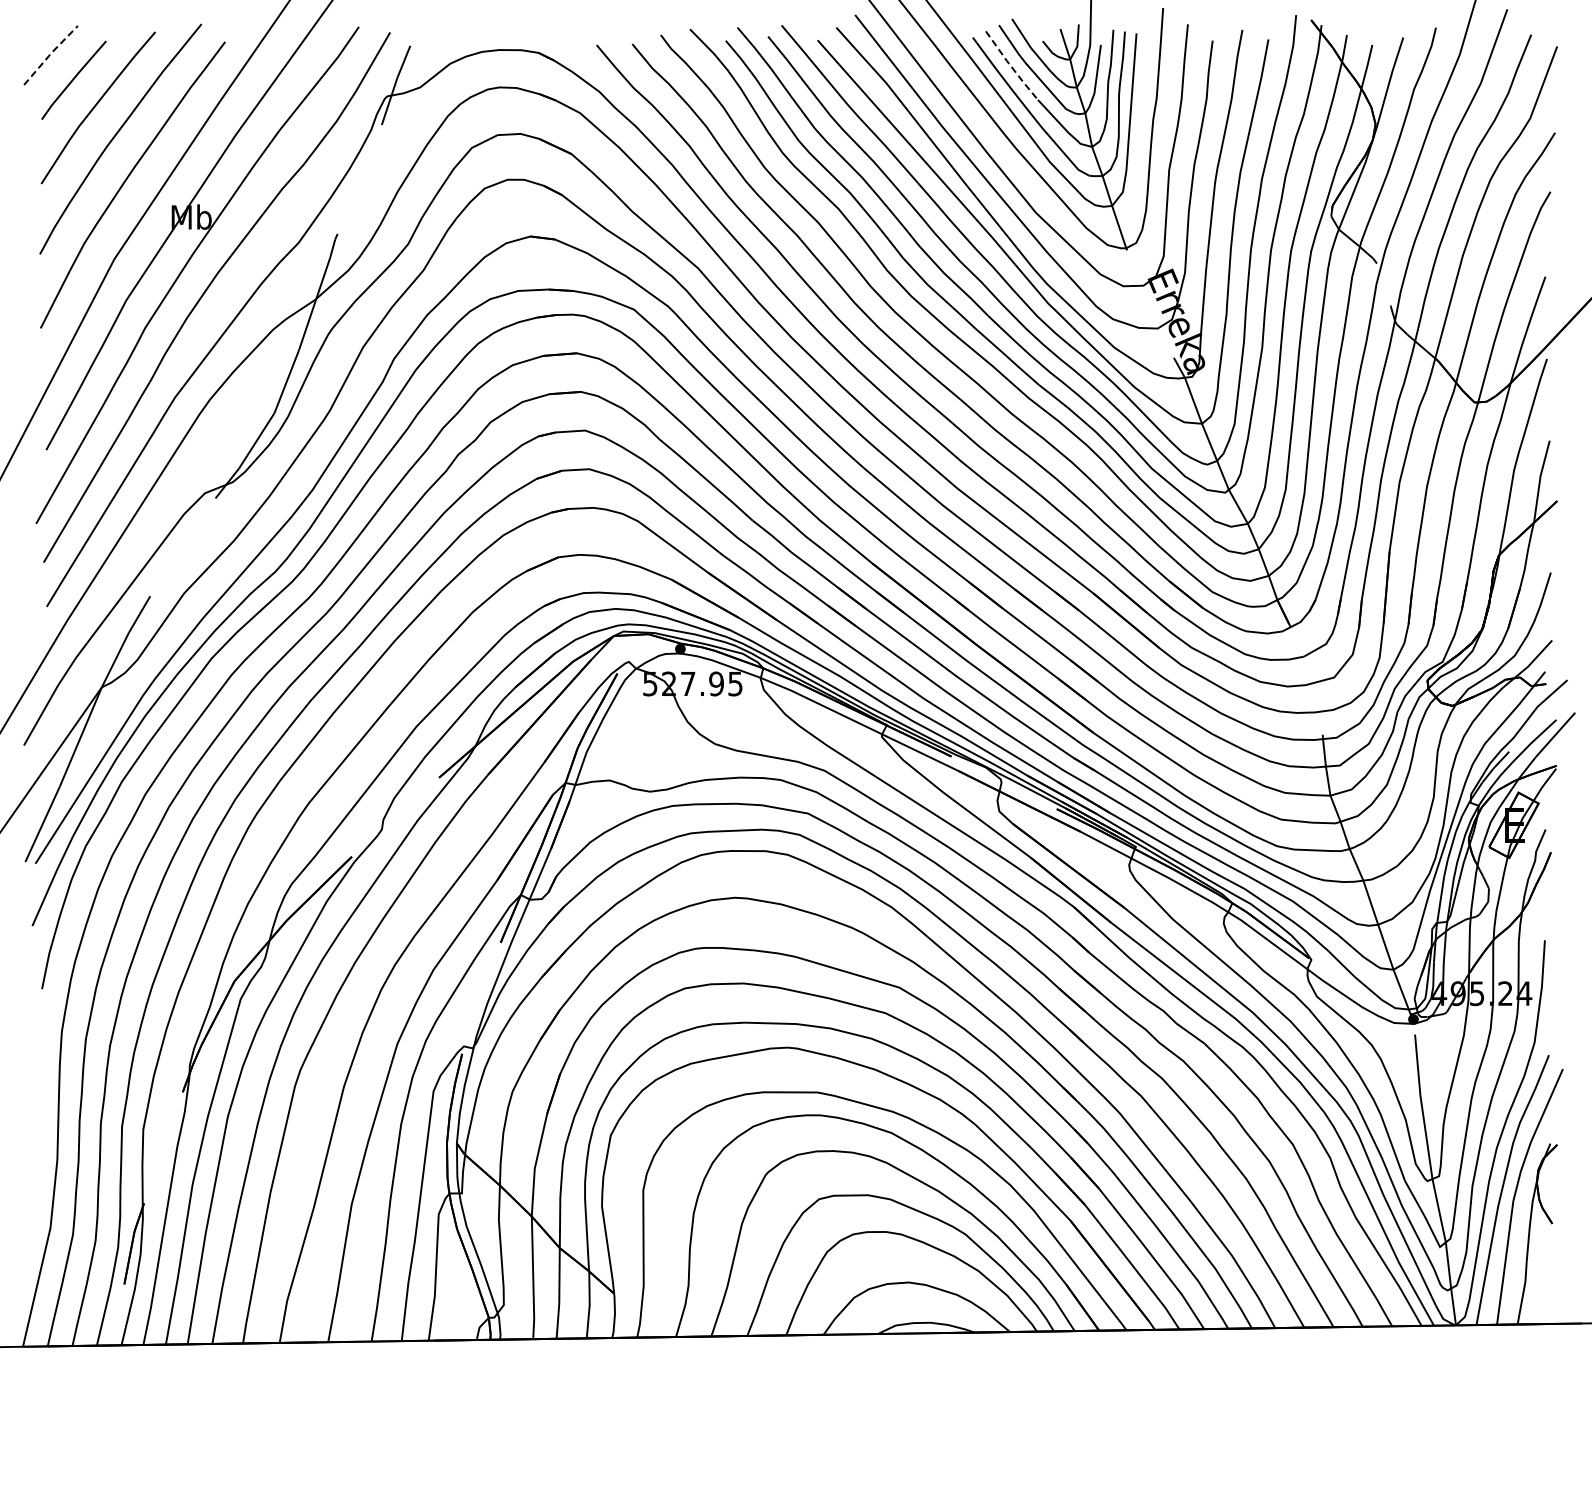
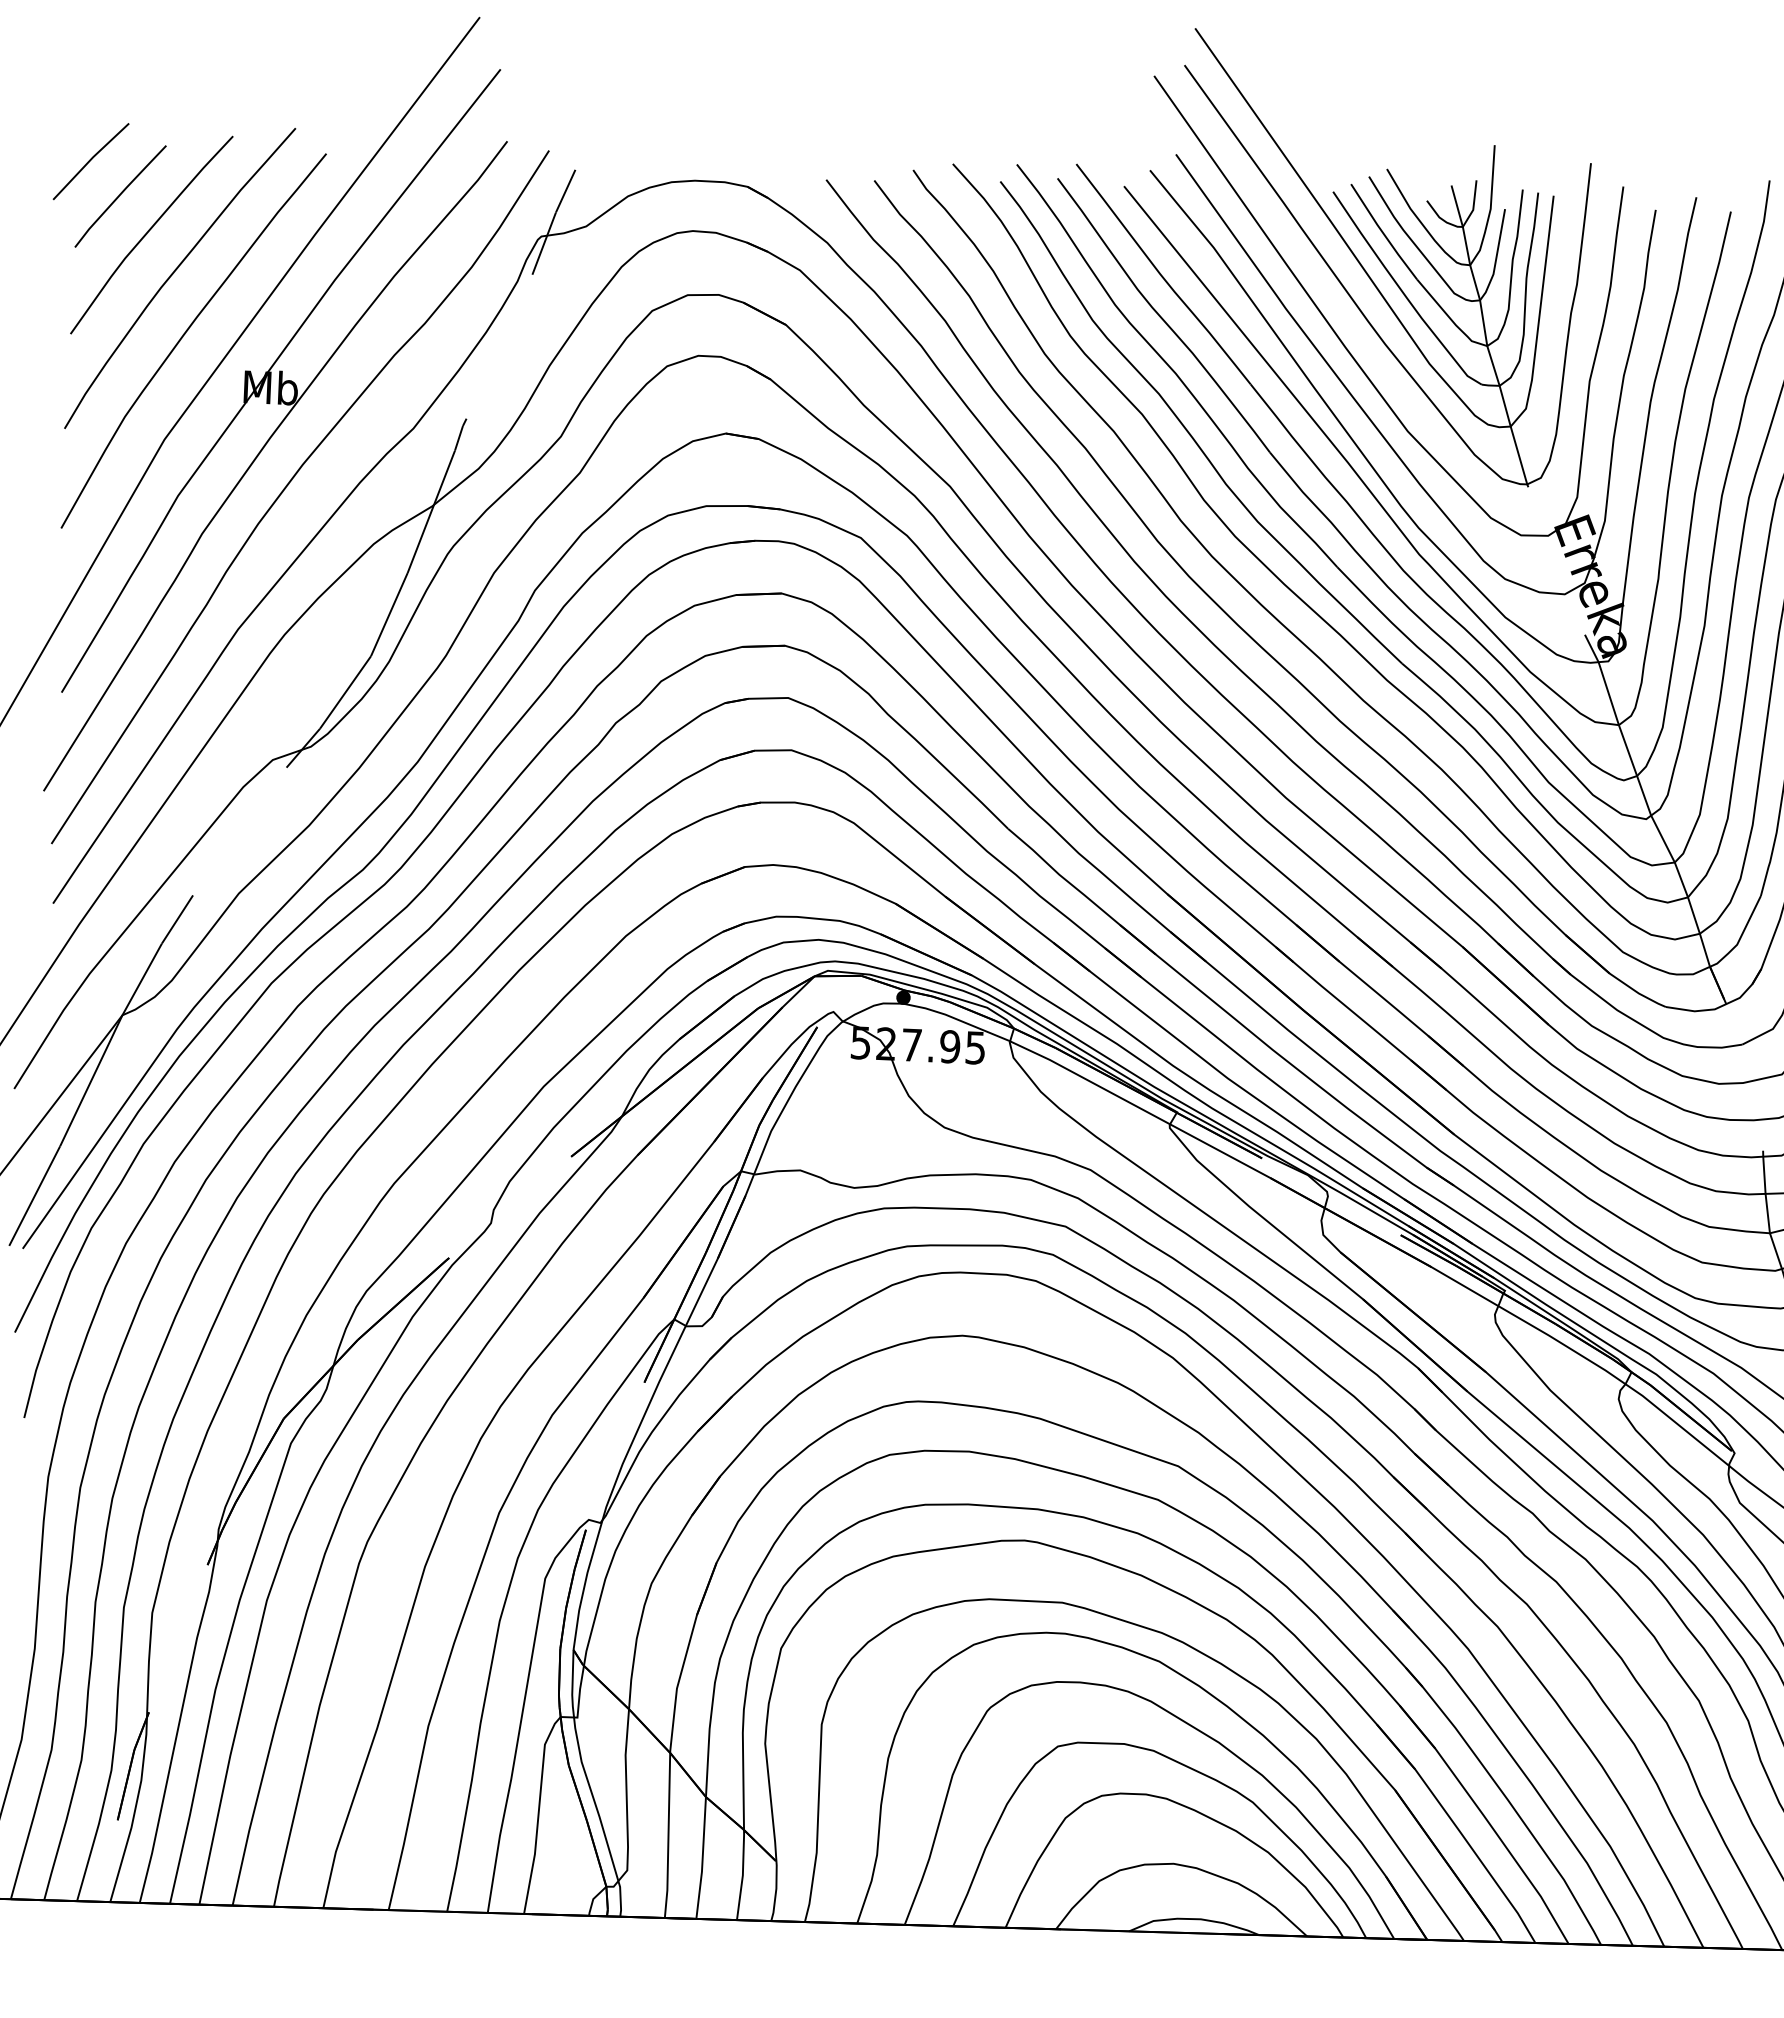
line: (50, 54) -> (90, 160), dashed -> solid
line: (1011, 66) -> (1383, 232), dashed -> solid

